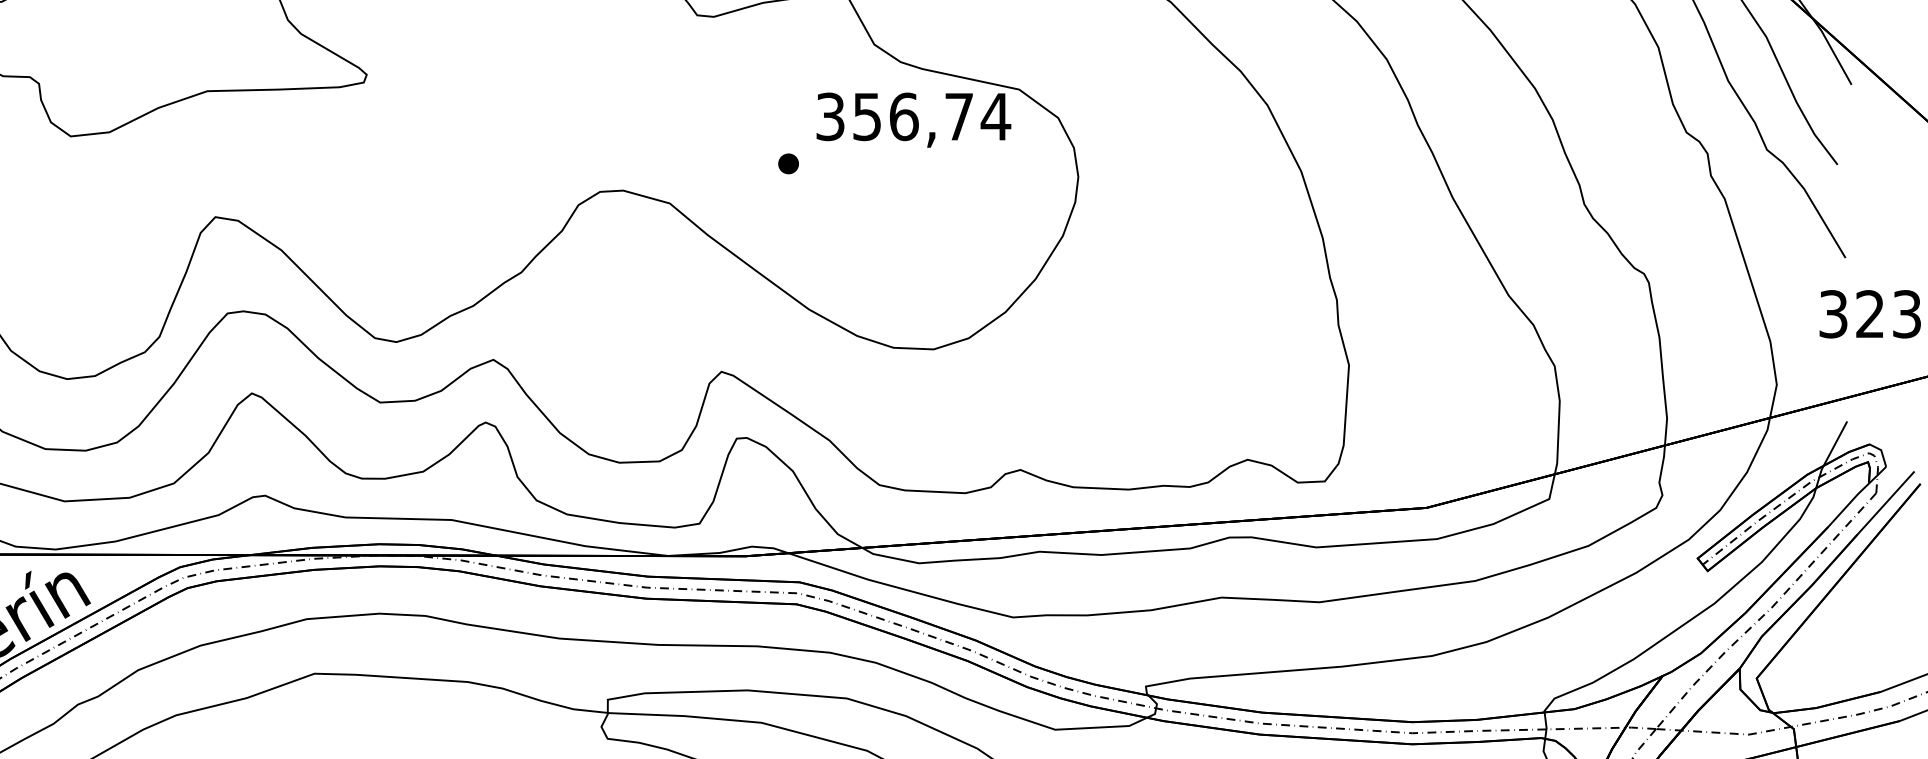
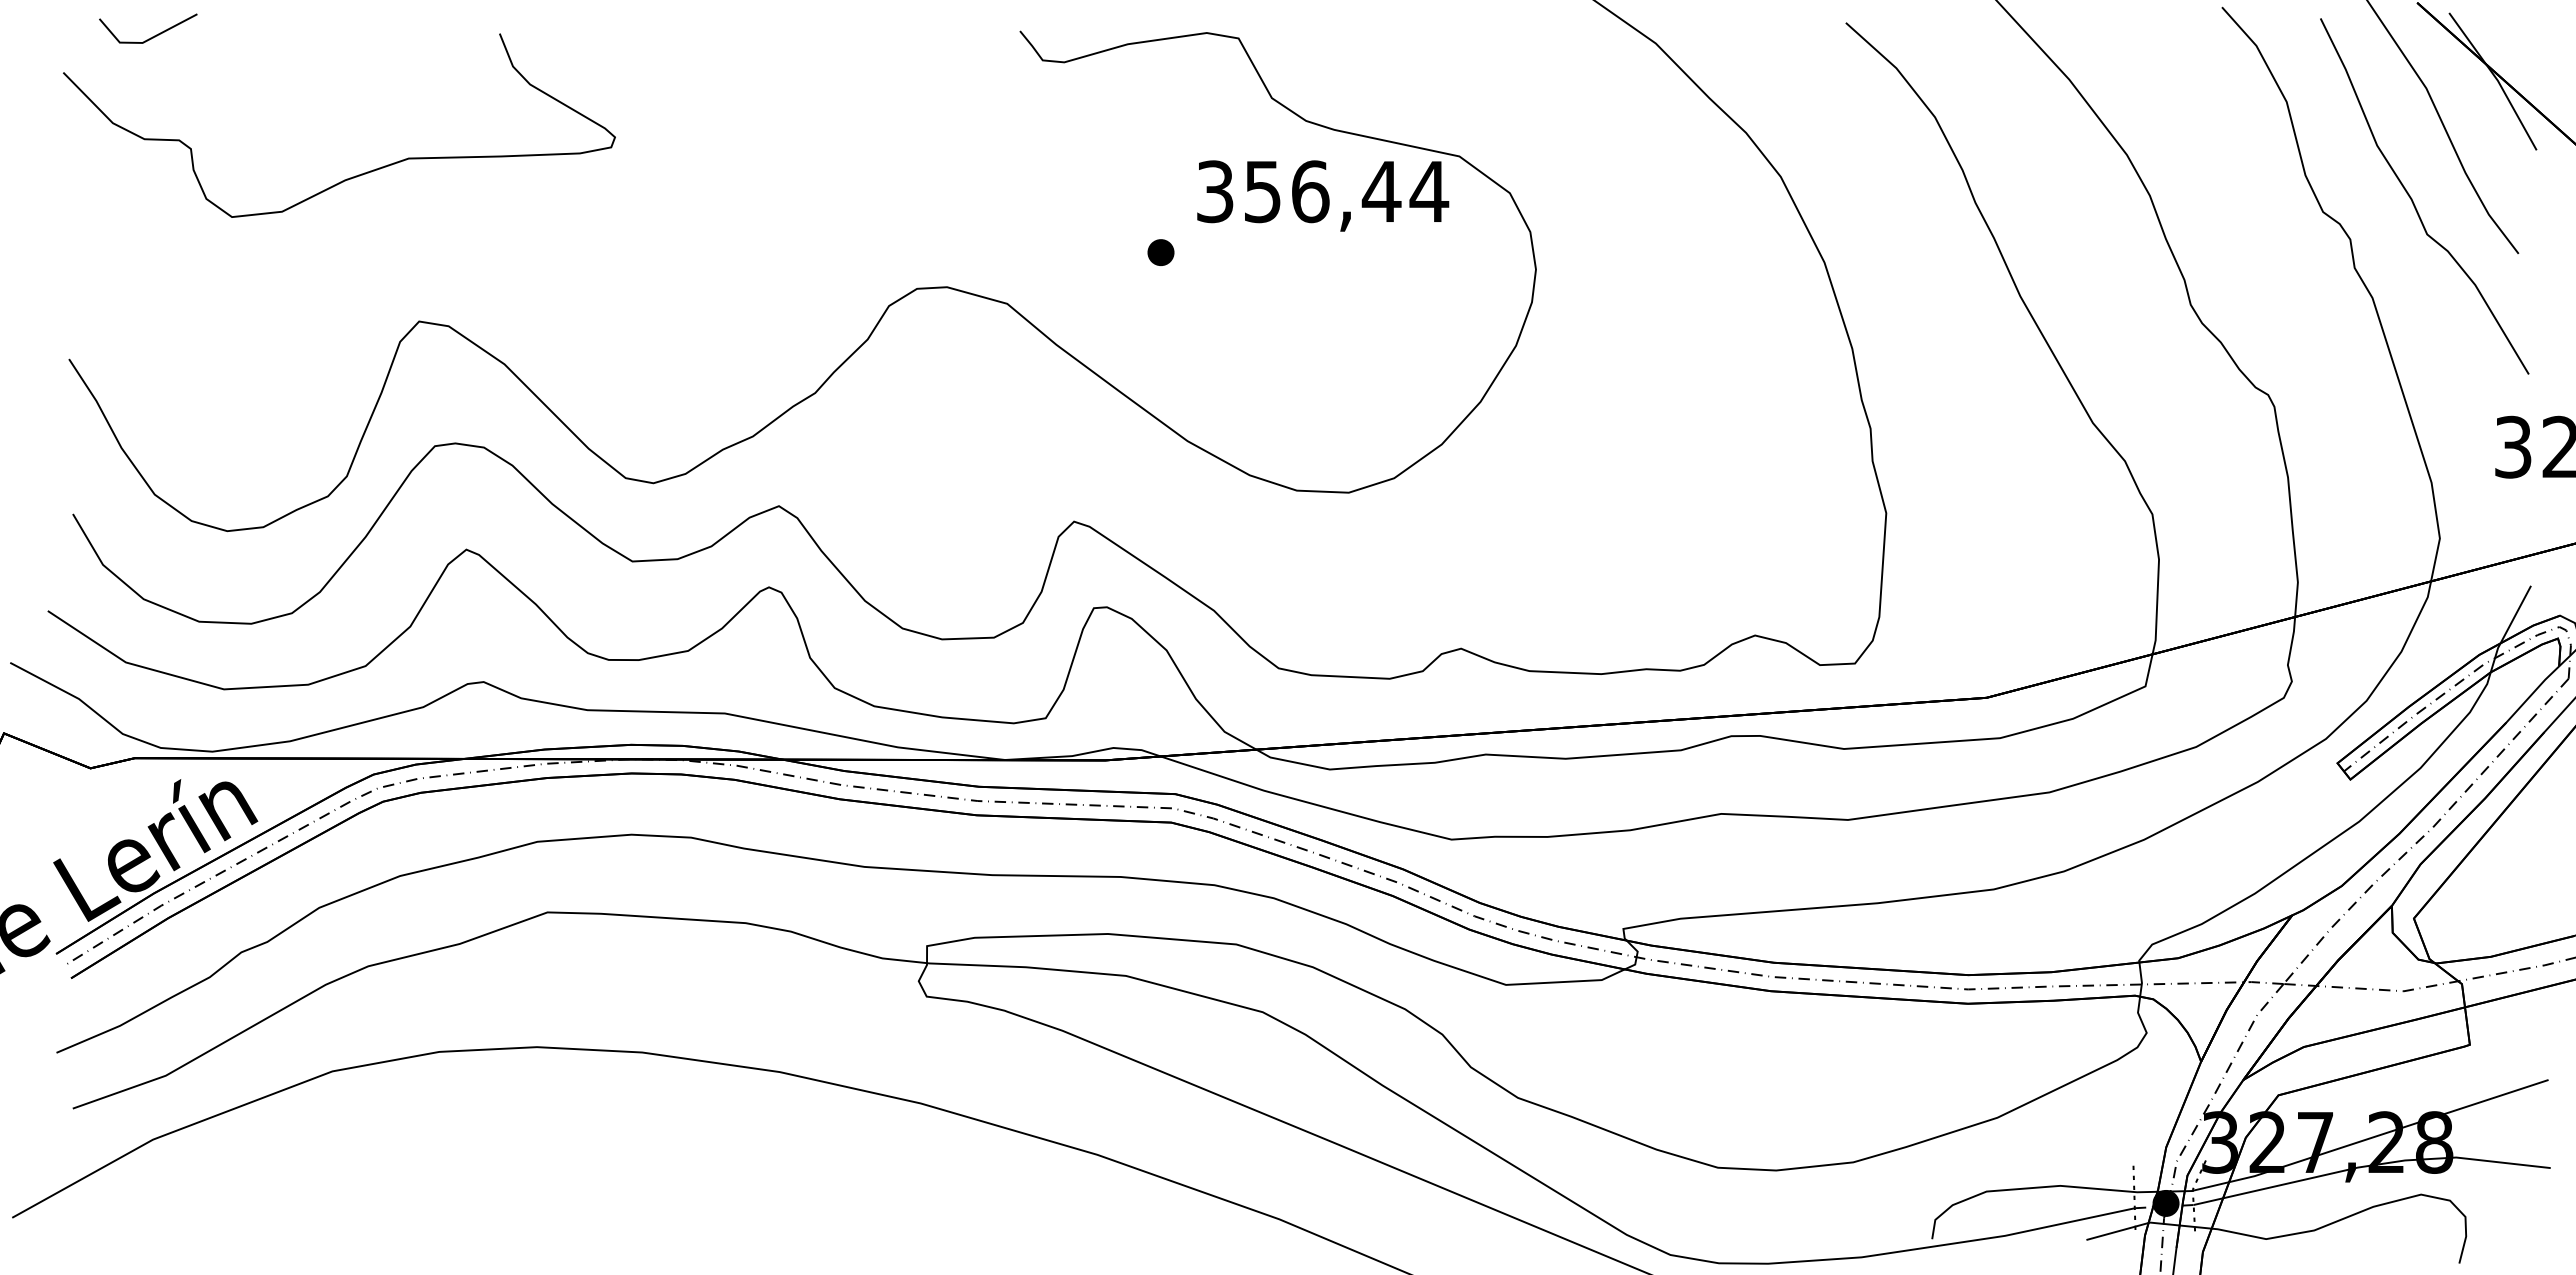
text: (958, 116) -> (1381, 191), 356,74 -> 356,44

